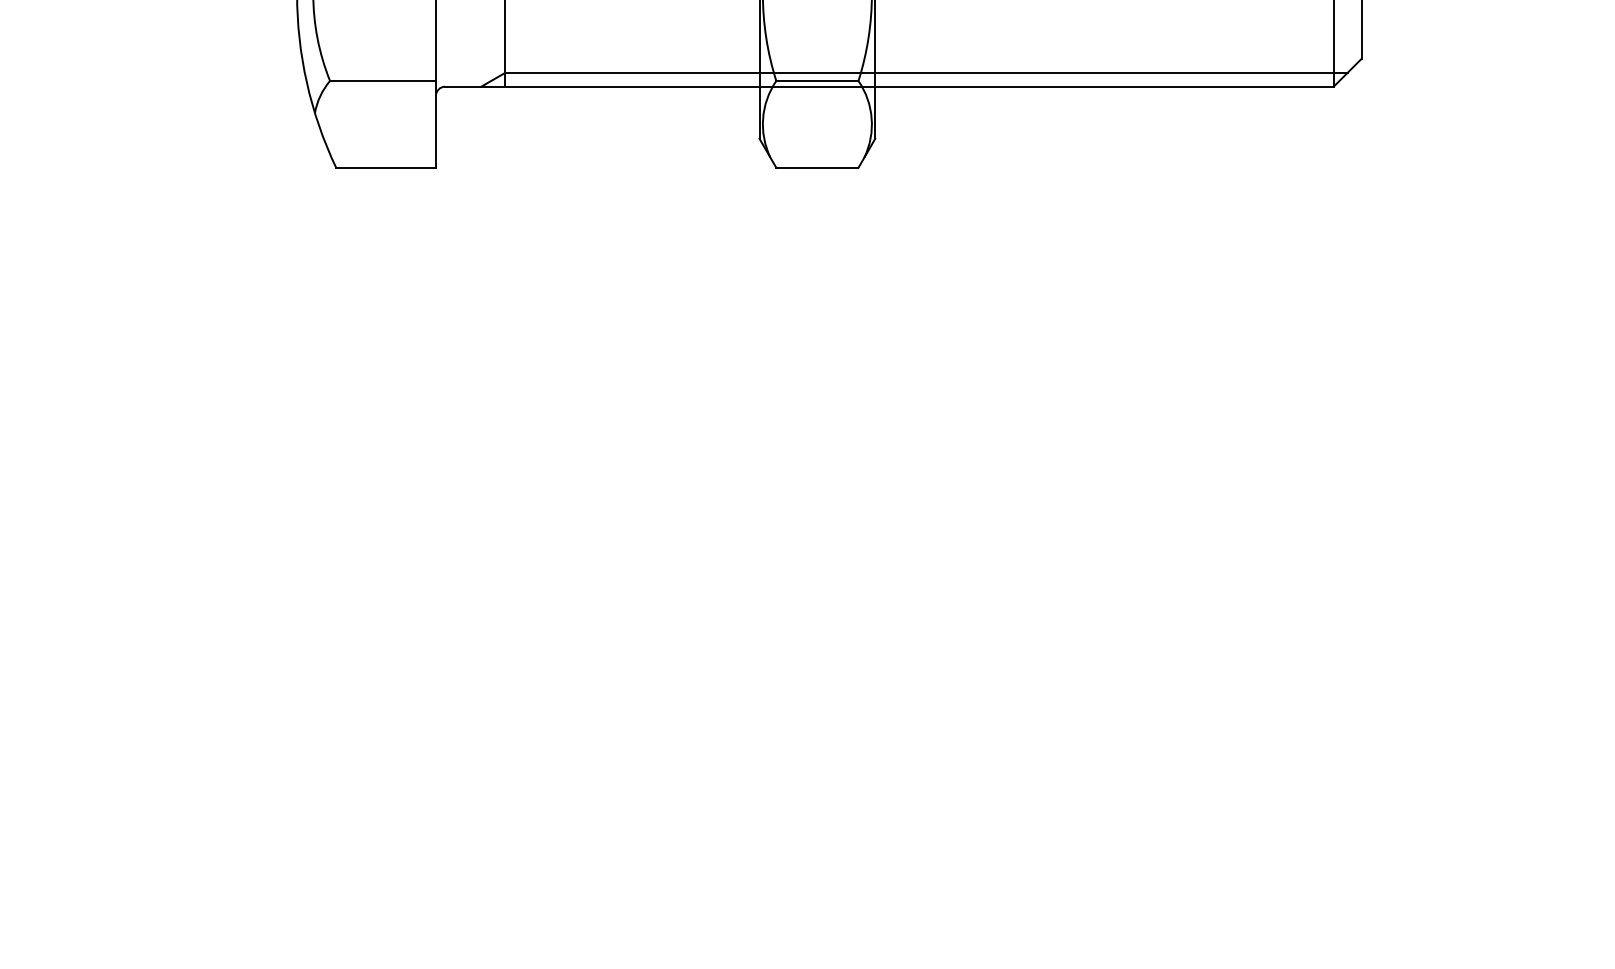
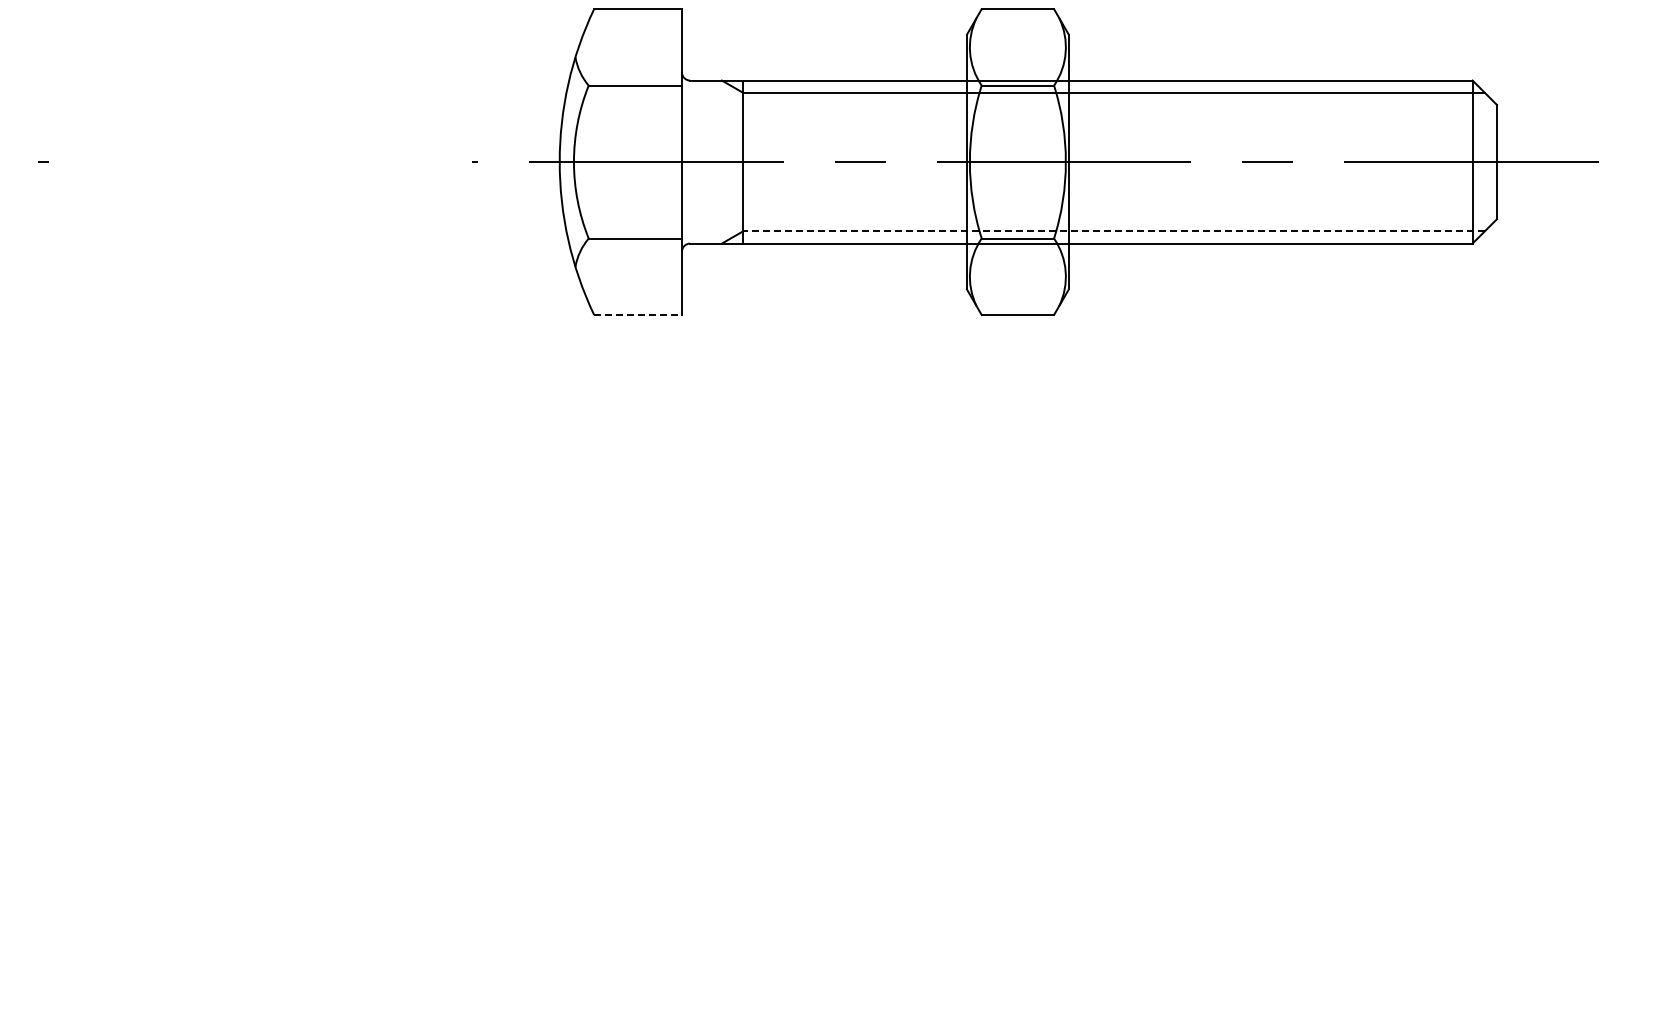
line: (925, 72) -> (1113, 231), solid -> dashed
line: (386, 168) -> (638, 315), solid -> dashed

